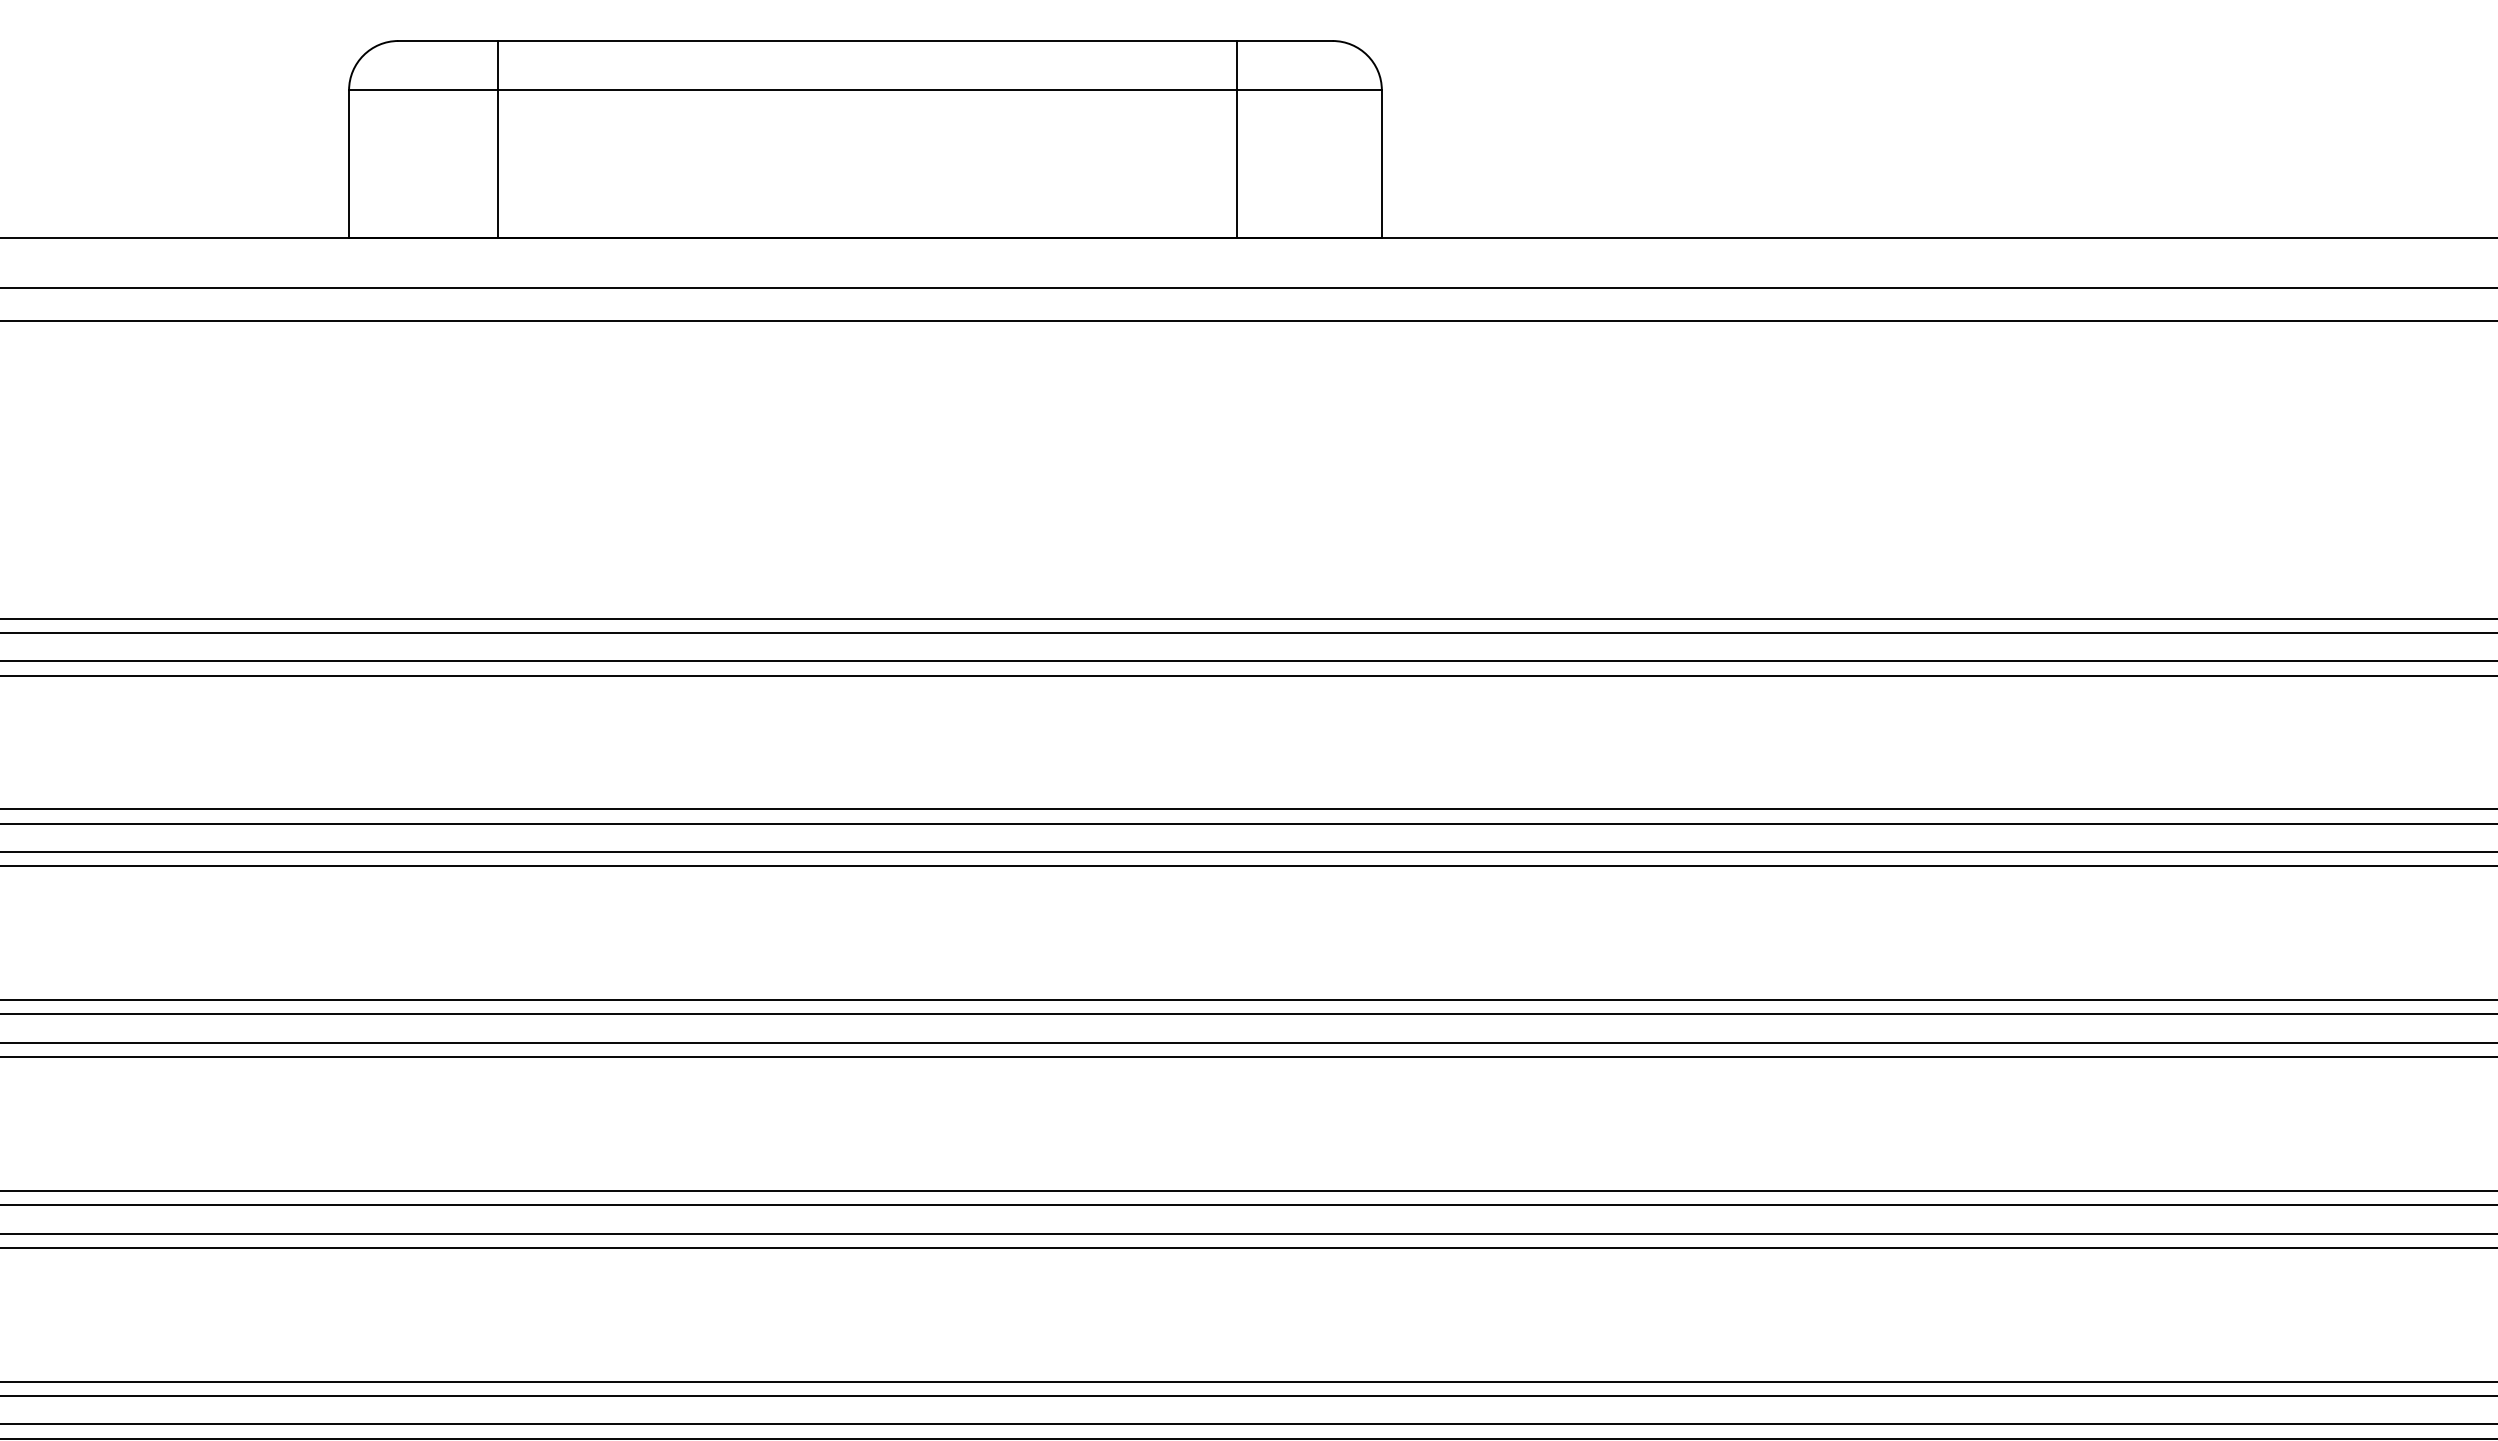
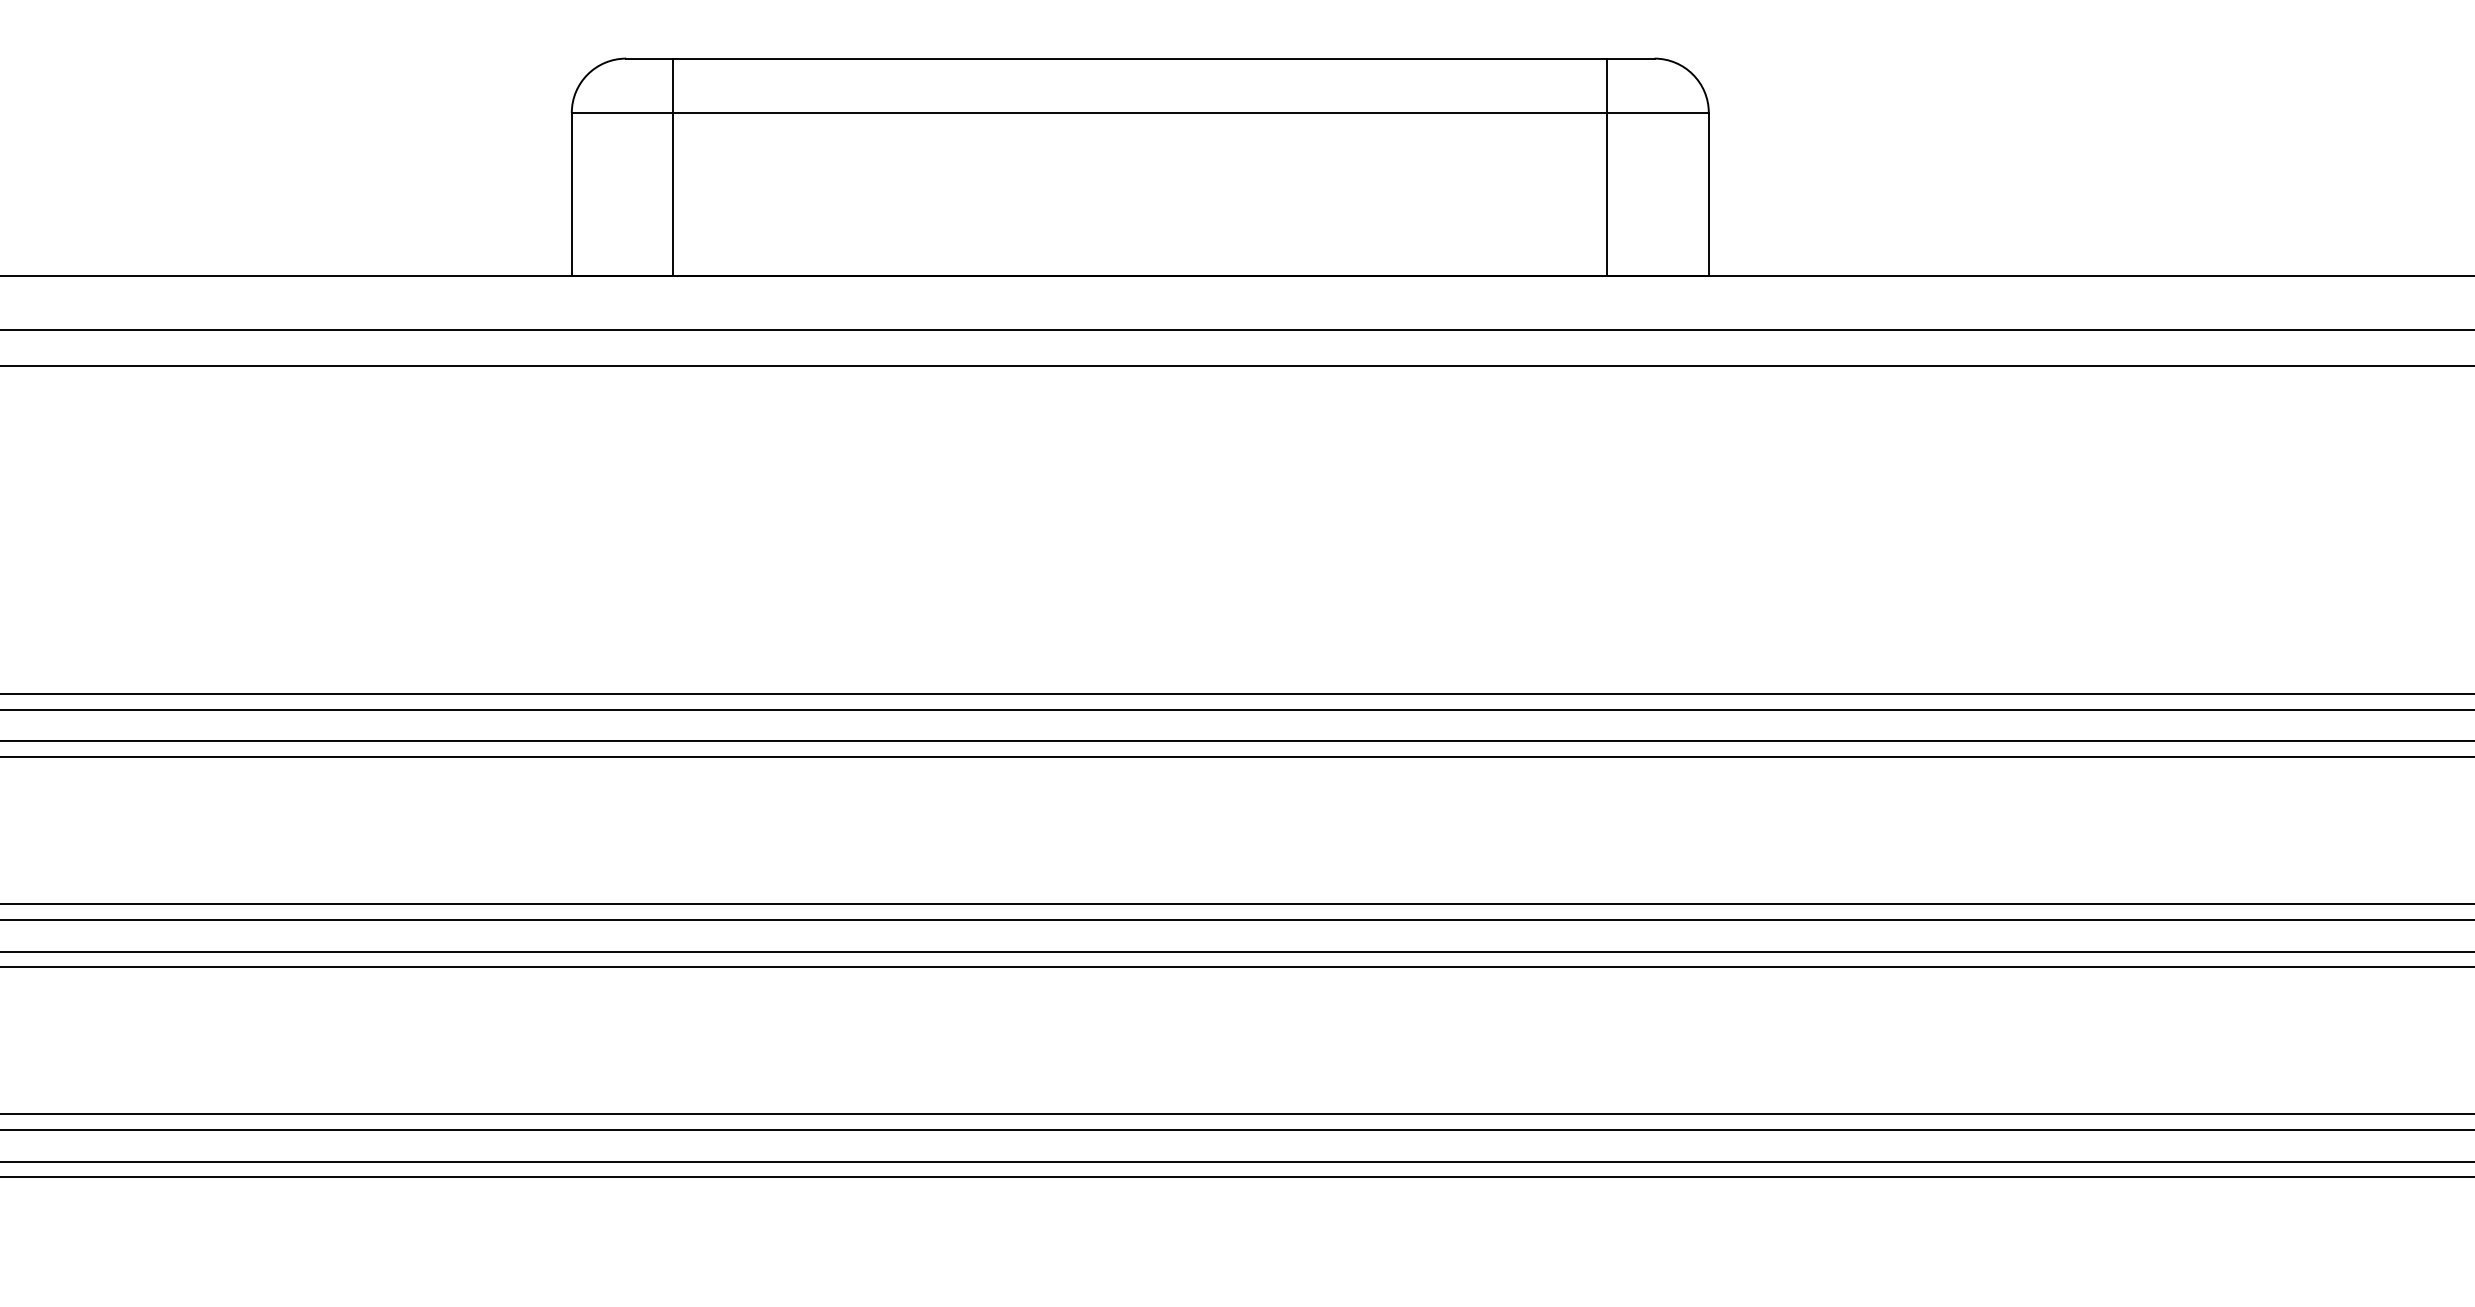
line: (498, 139) -> (673, 167), moved
line: (1236, 139) -> (1607, 167), moved

